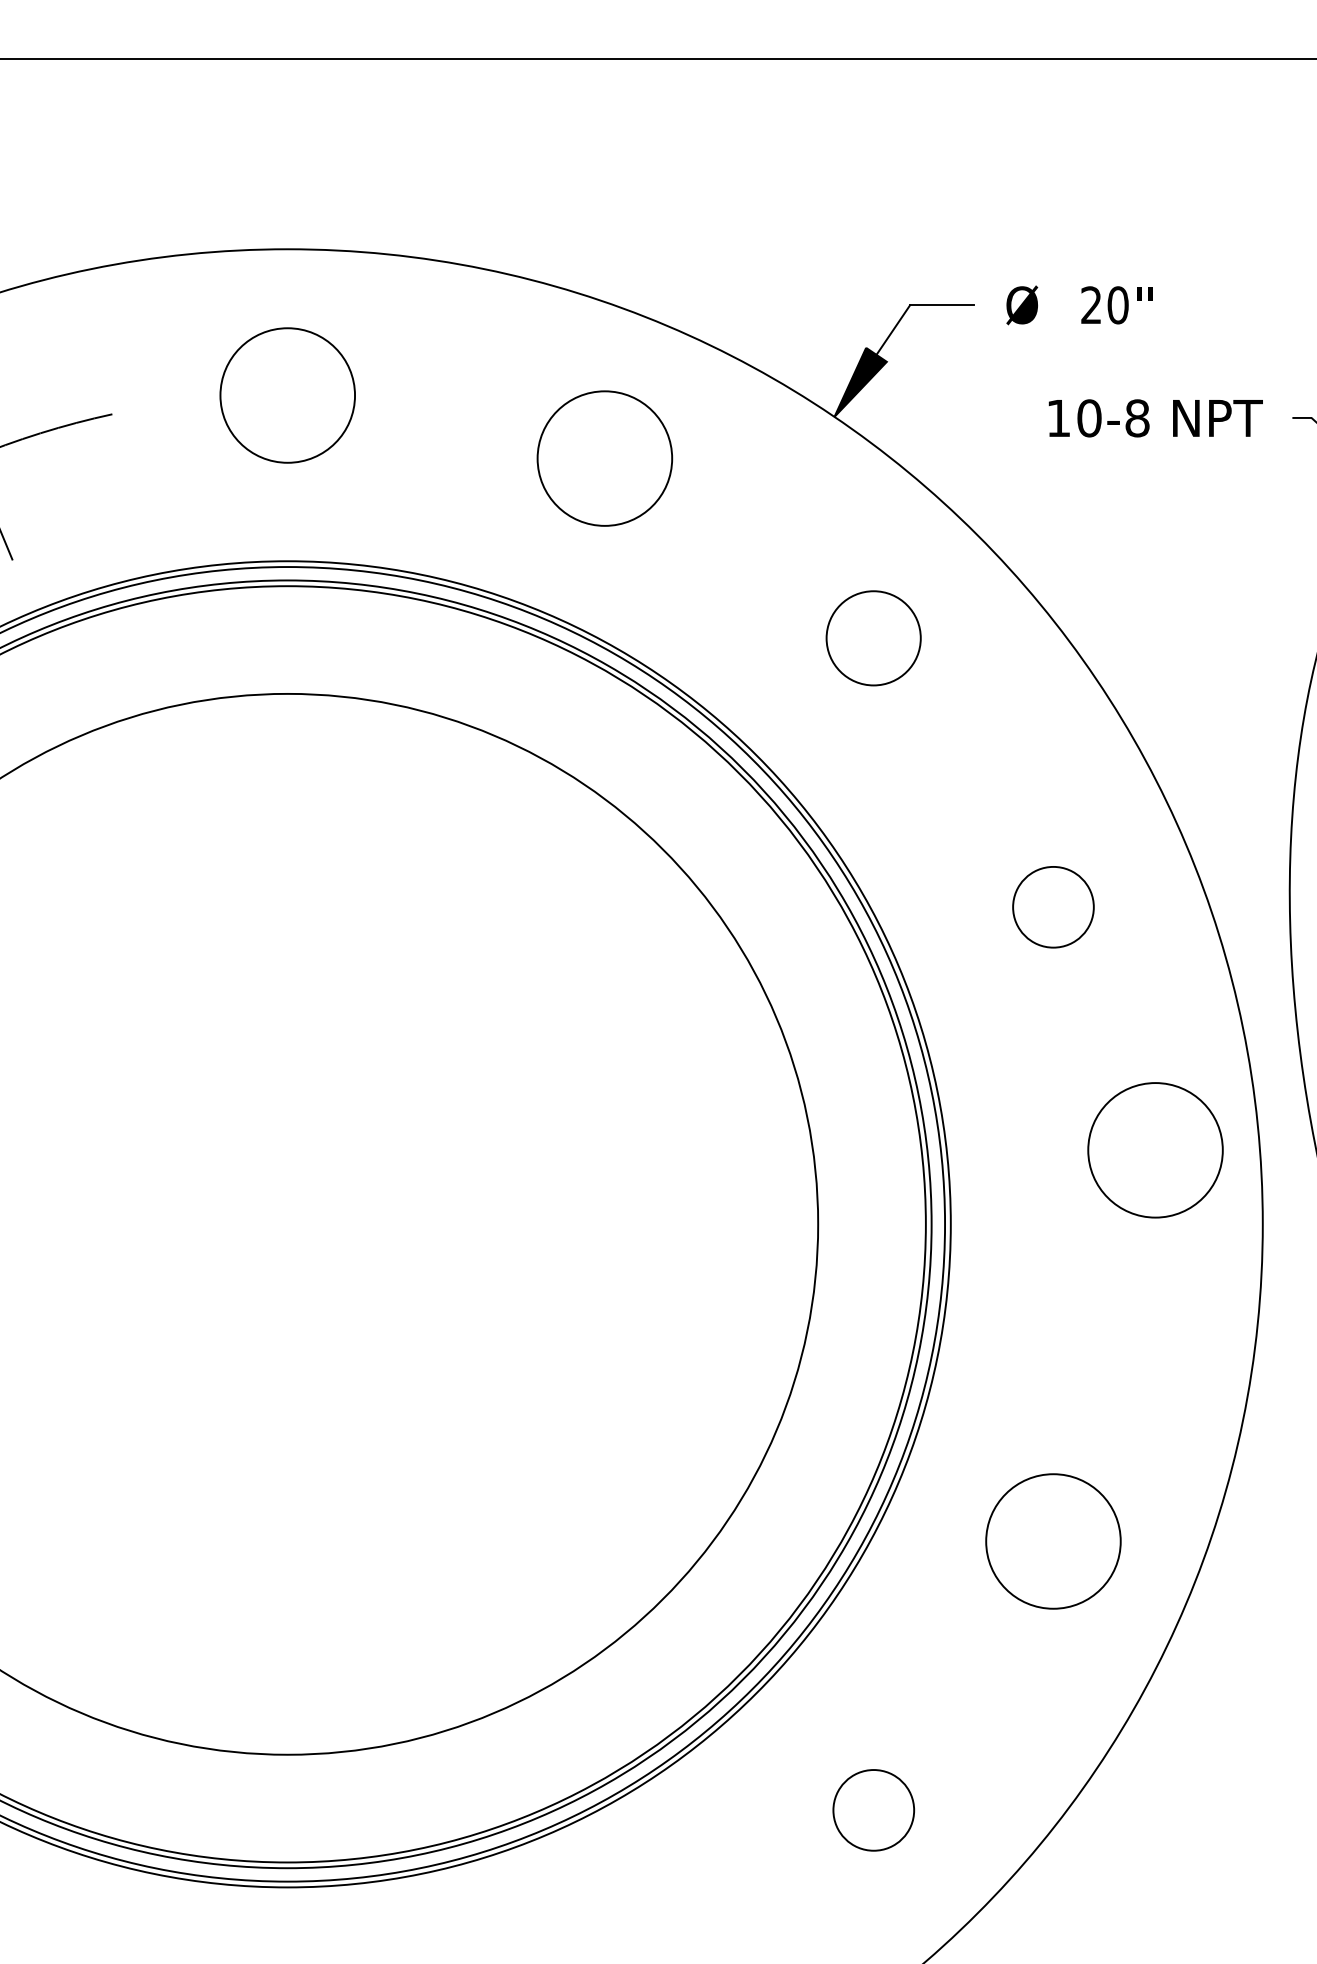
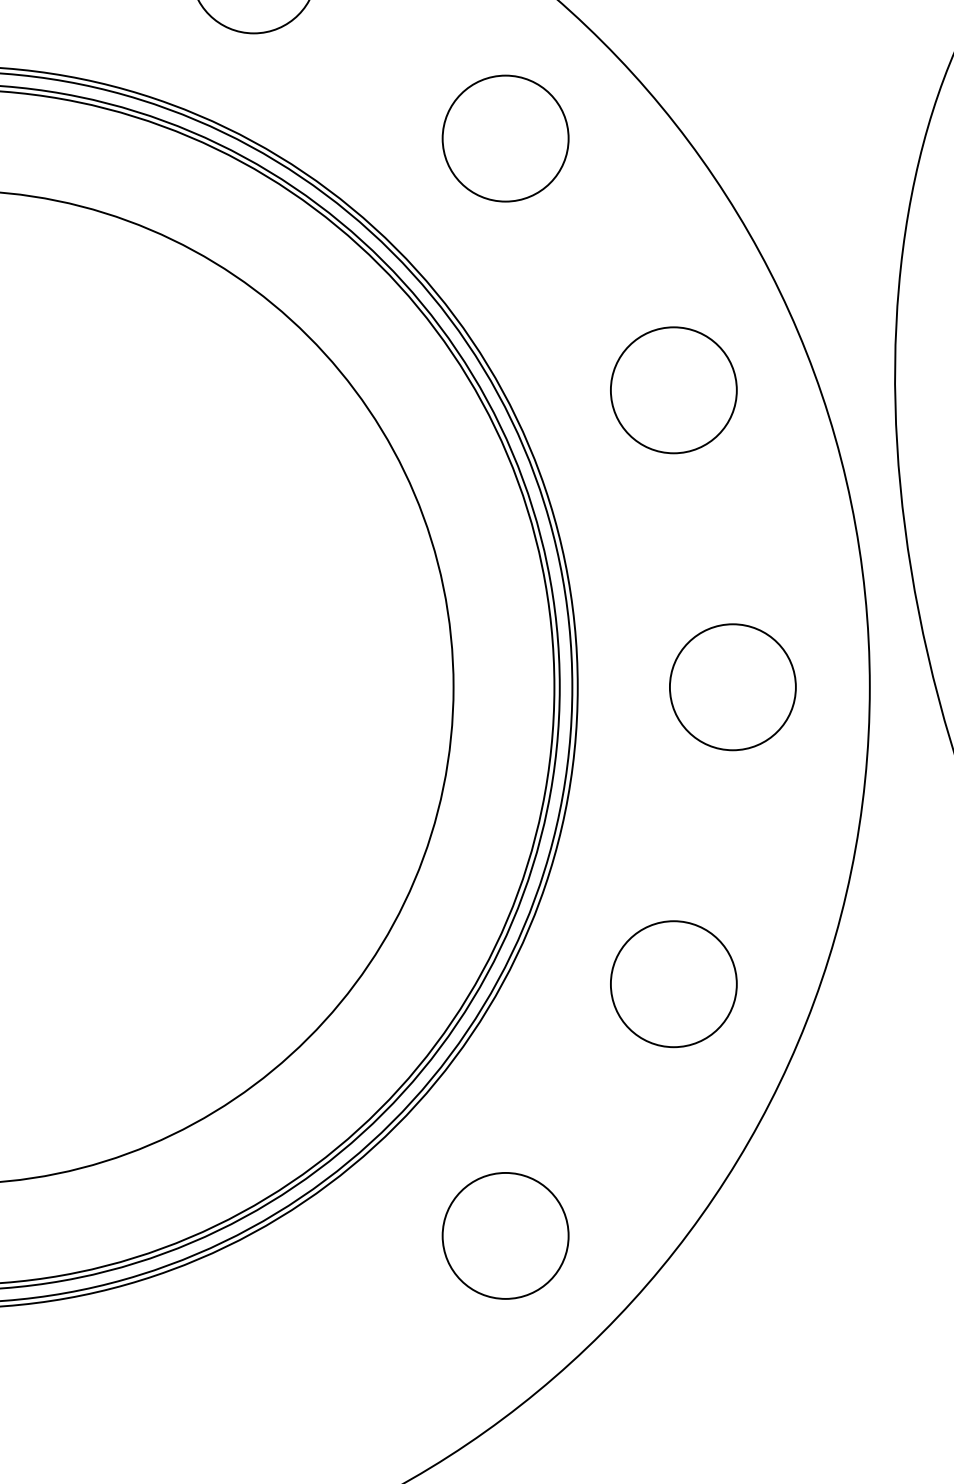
circle: (873, 638) -> (505, 138), size x1.43
circle: (1053, 907) -> (673, 390), size x1.67
circle: (1155, 1150) -> (732, 687), moved
circle: (873, 1810) -> (505, 1236), size x1.67

